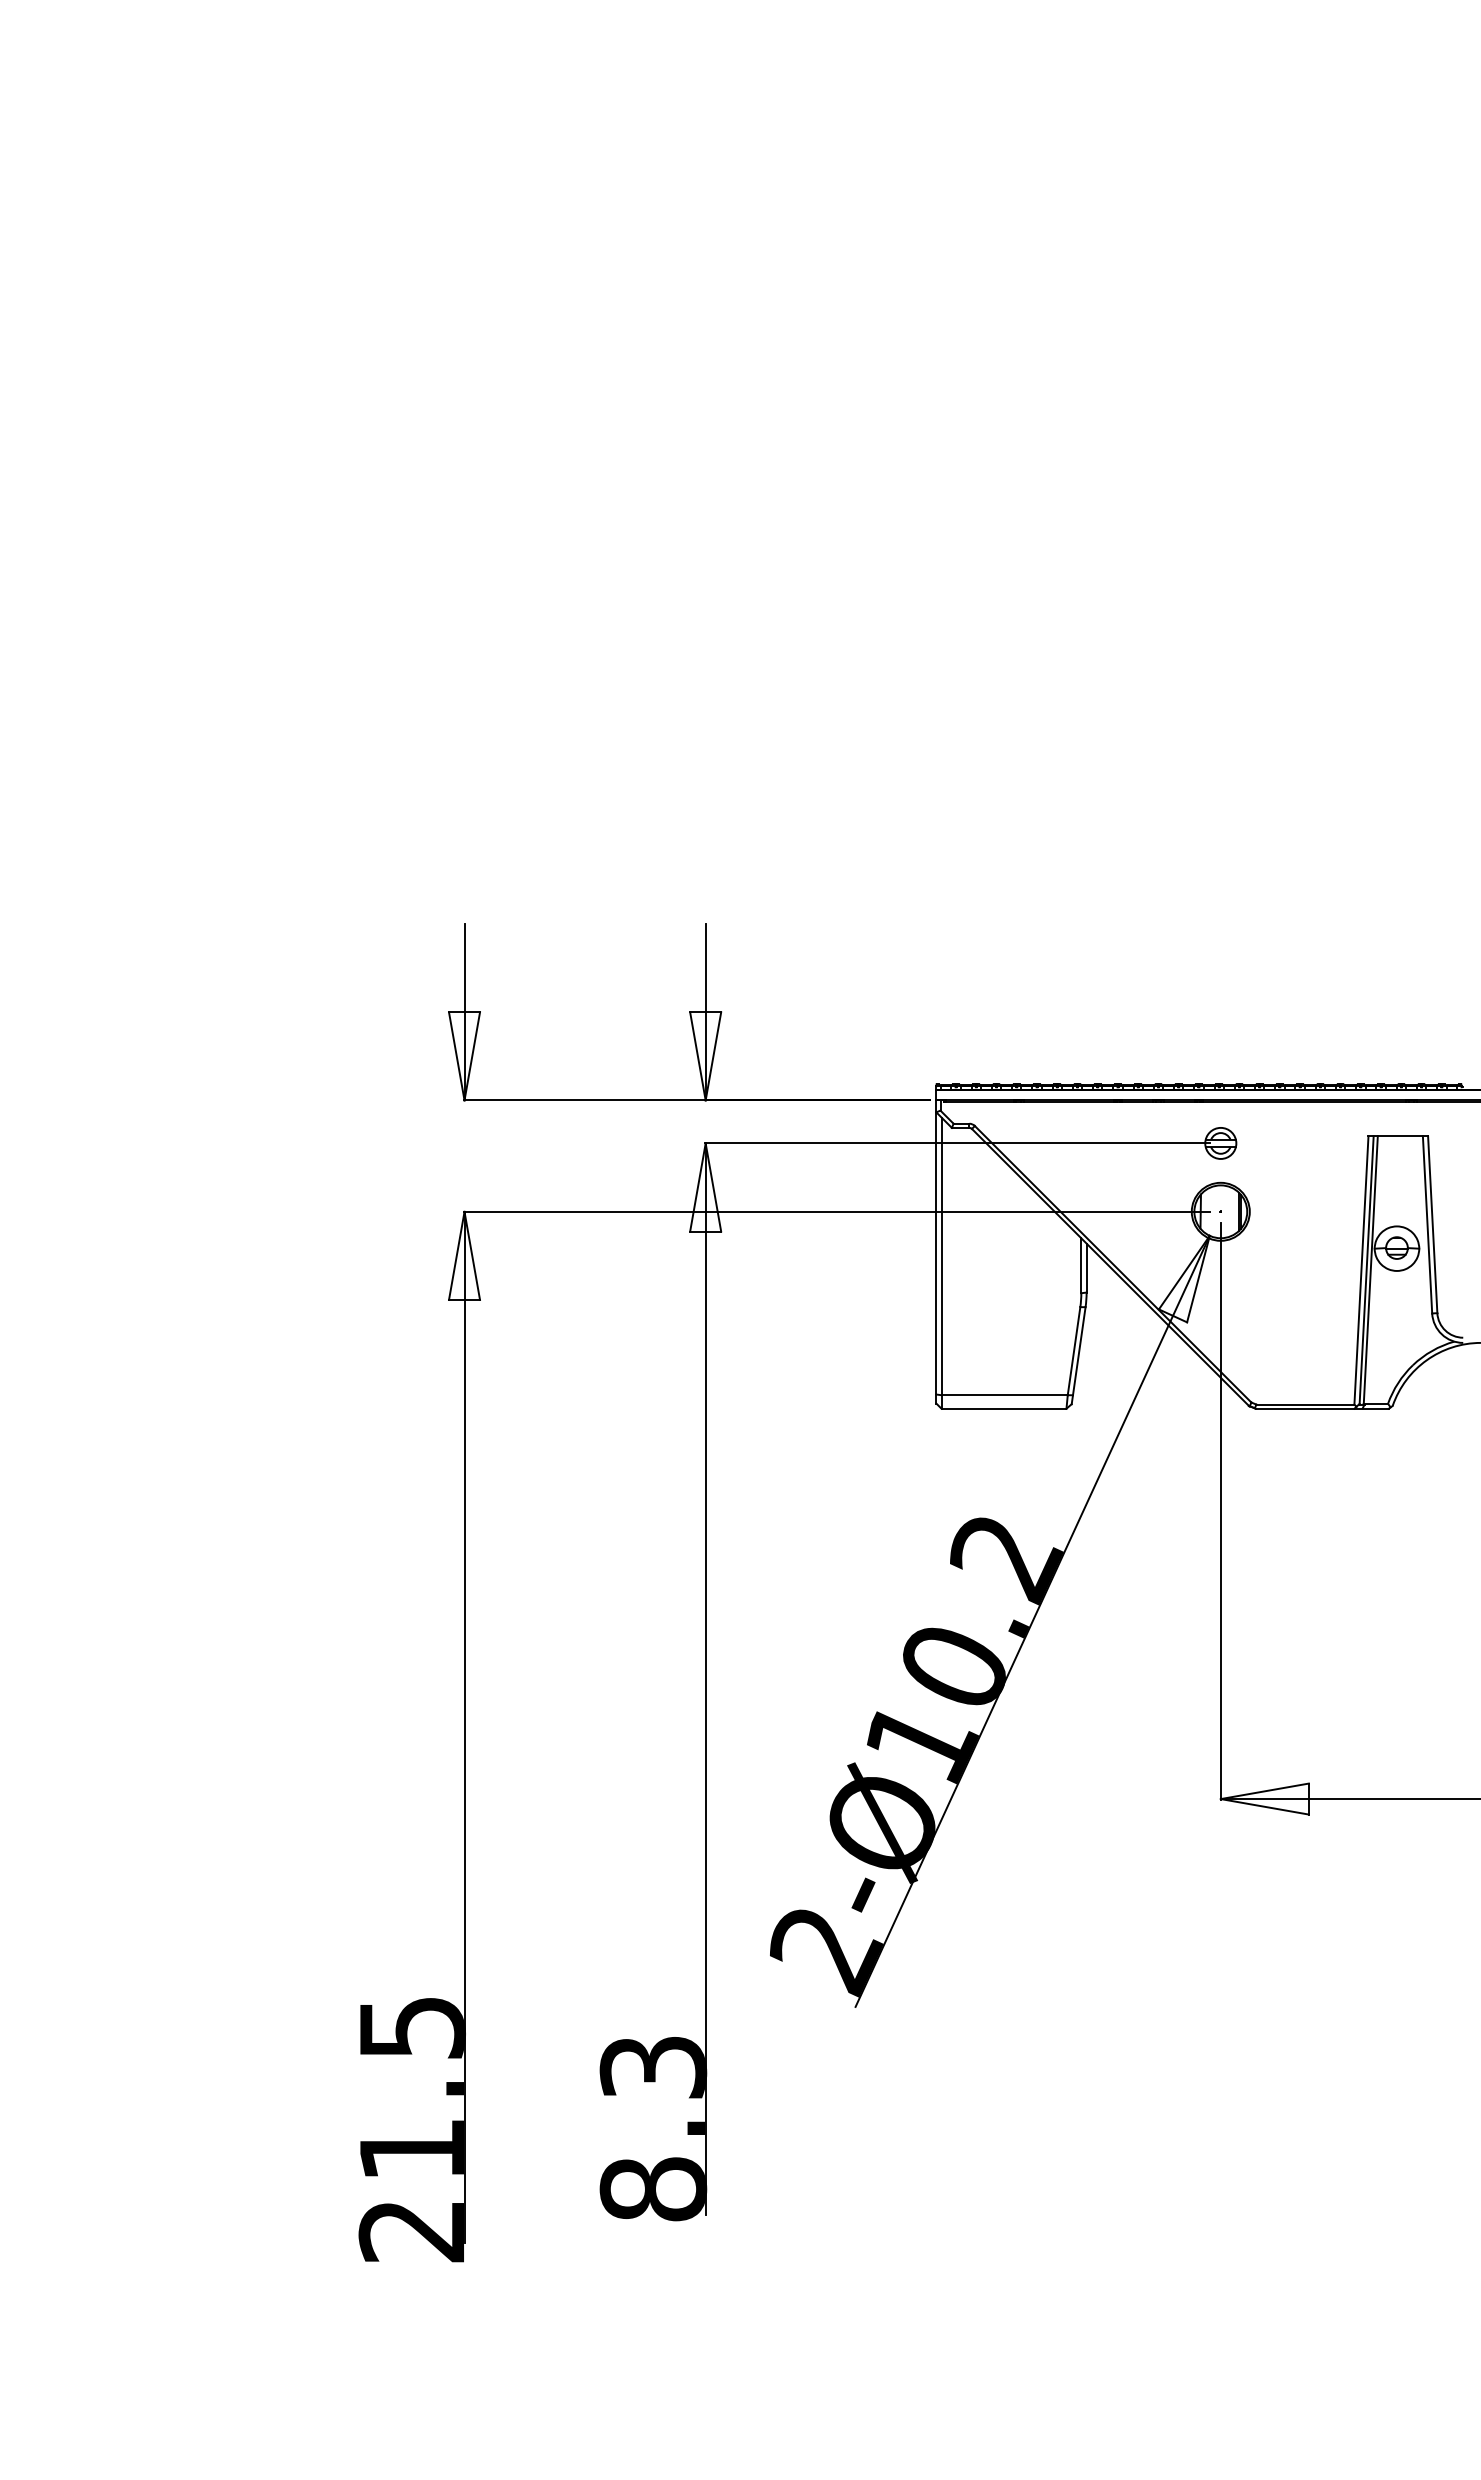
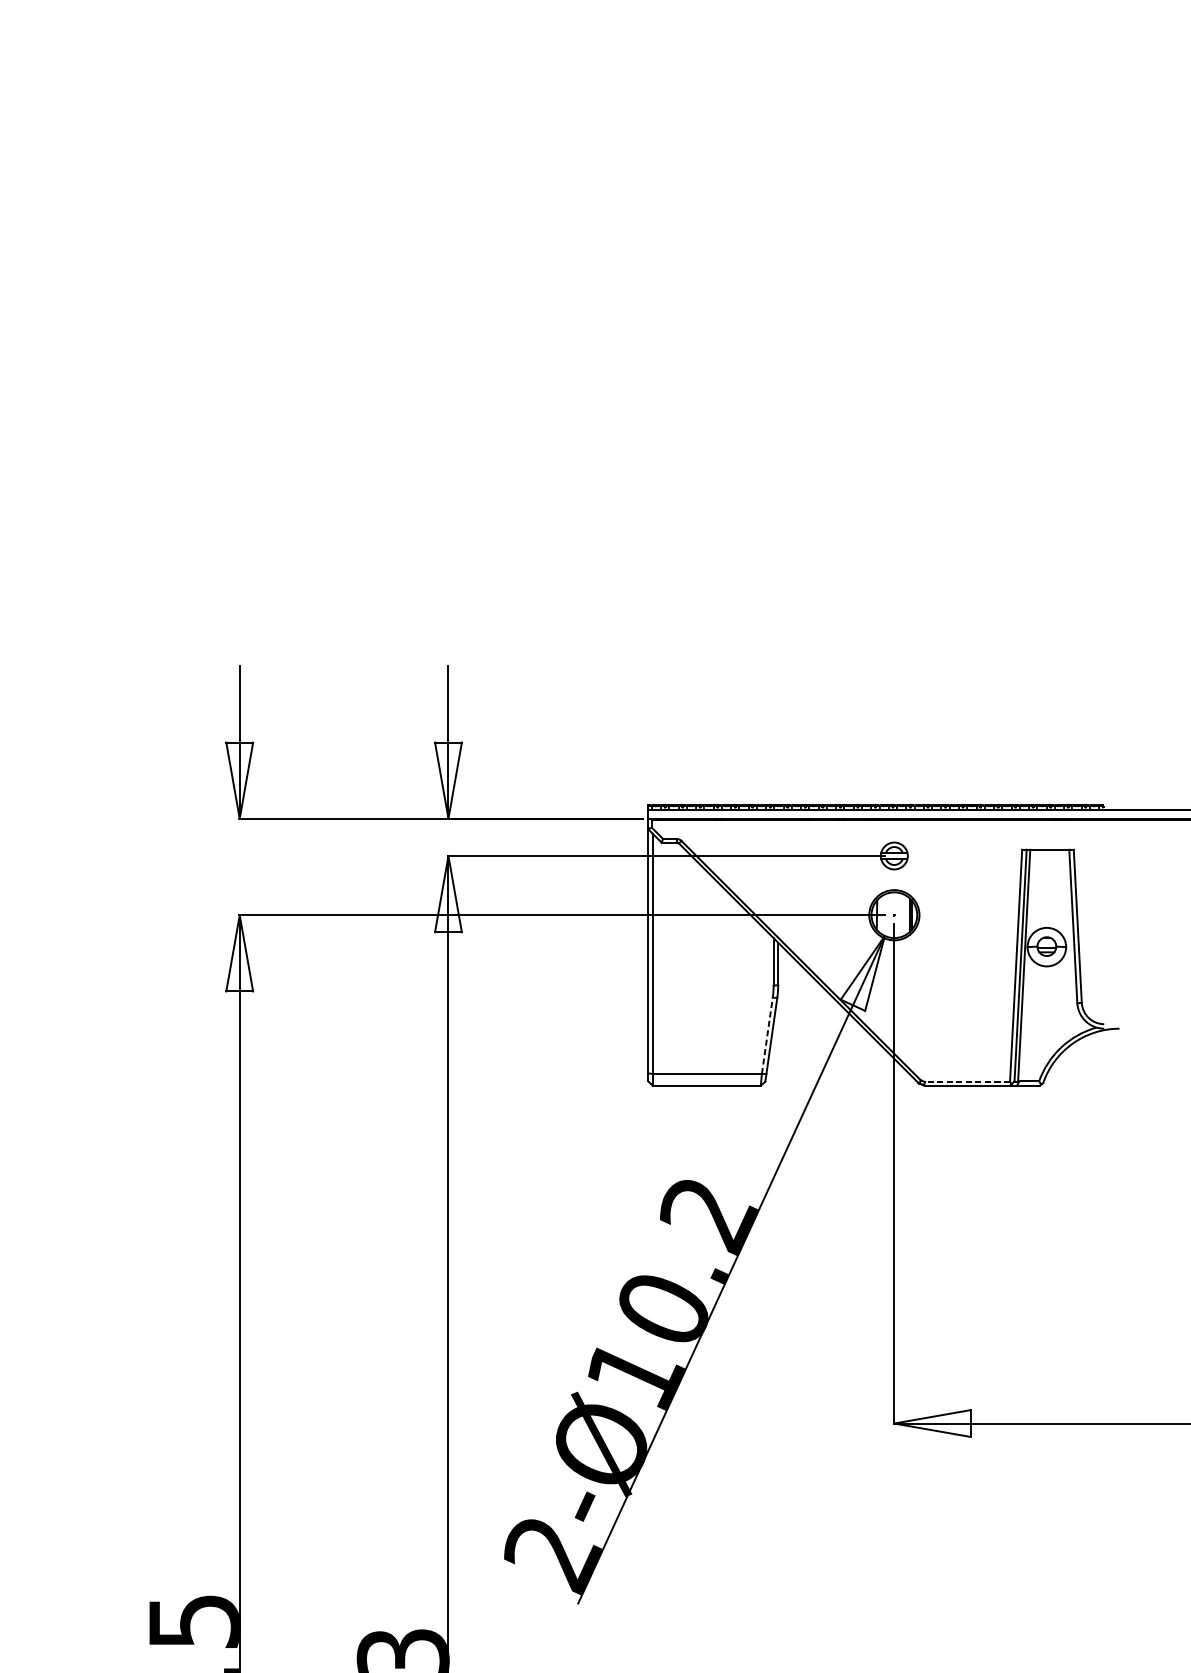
line: (1074, 1350) -> (767, 1035), solid -> dashed
line: (1304, 1404) -> (966, 1082), solid -> dashed

